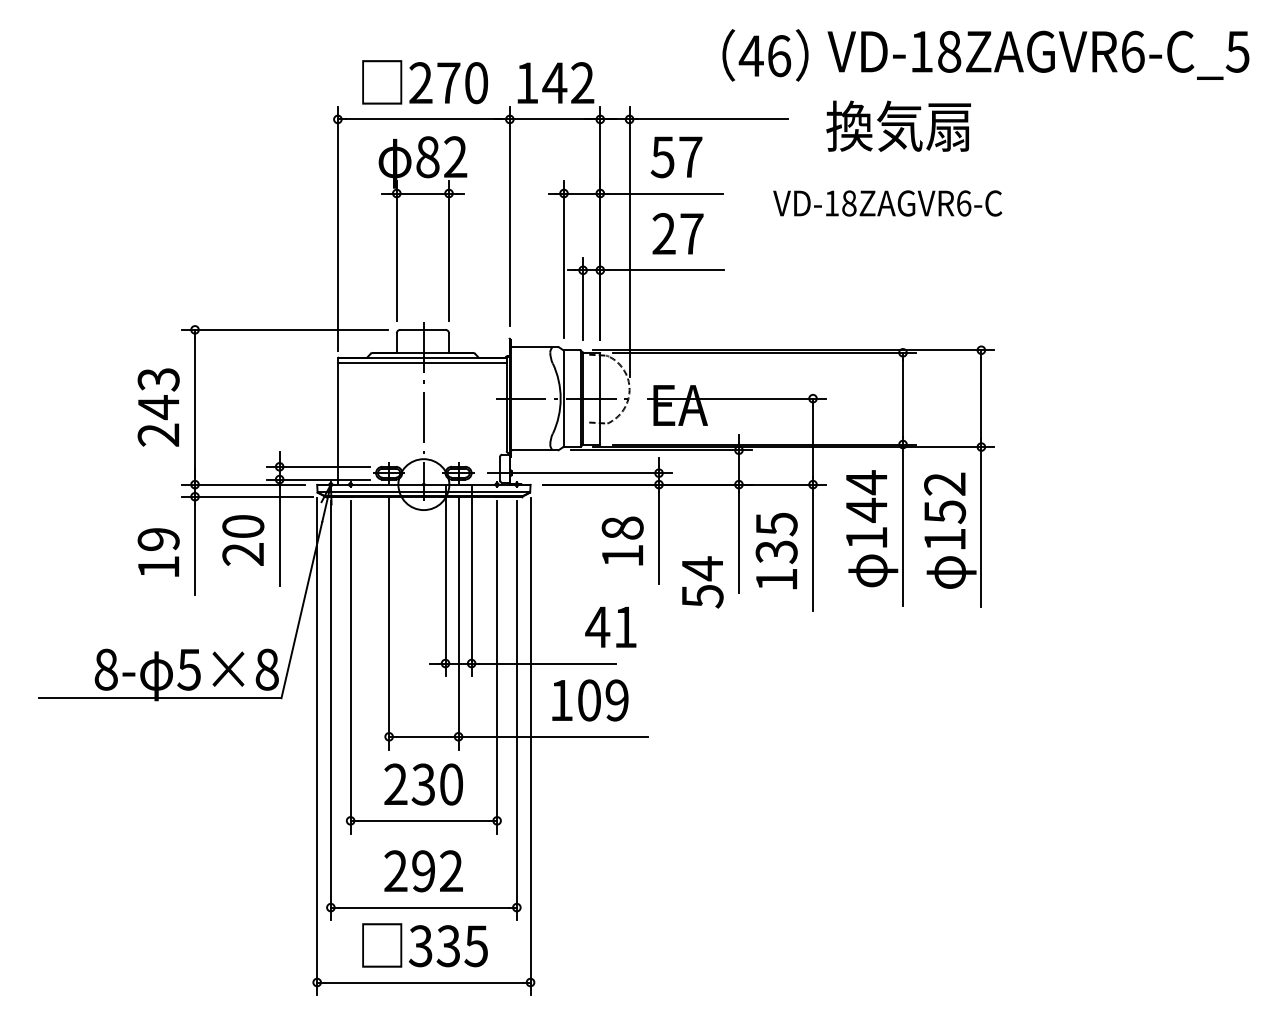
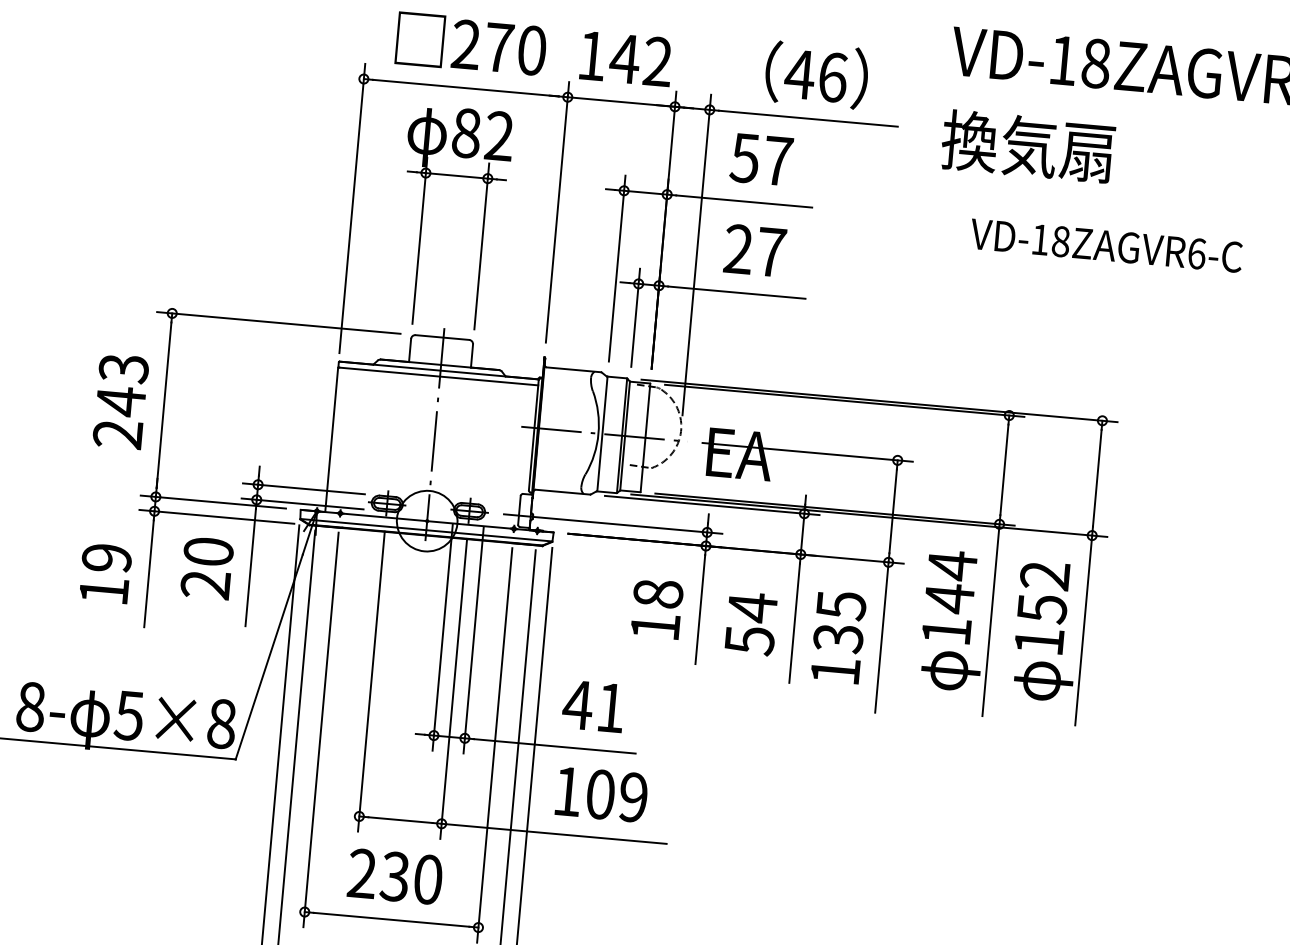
text: (765, 55) -> (816, 75), moved
text: (887, 203) -> (1106, 245), moved
text: (702, 582) -> (751, 623), moved
text: (610, 626) -> (593, 705), moved

